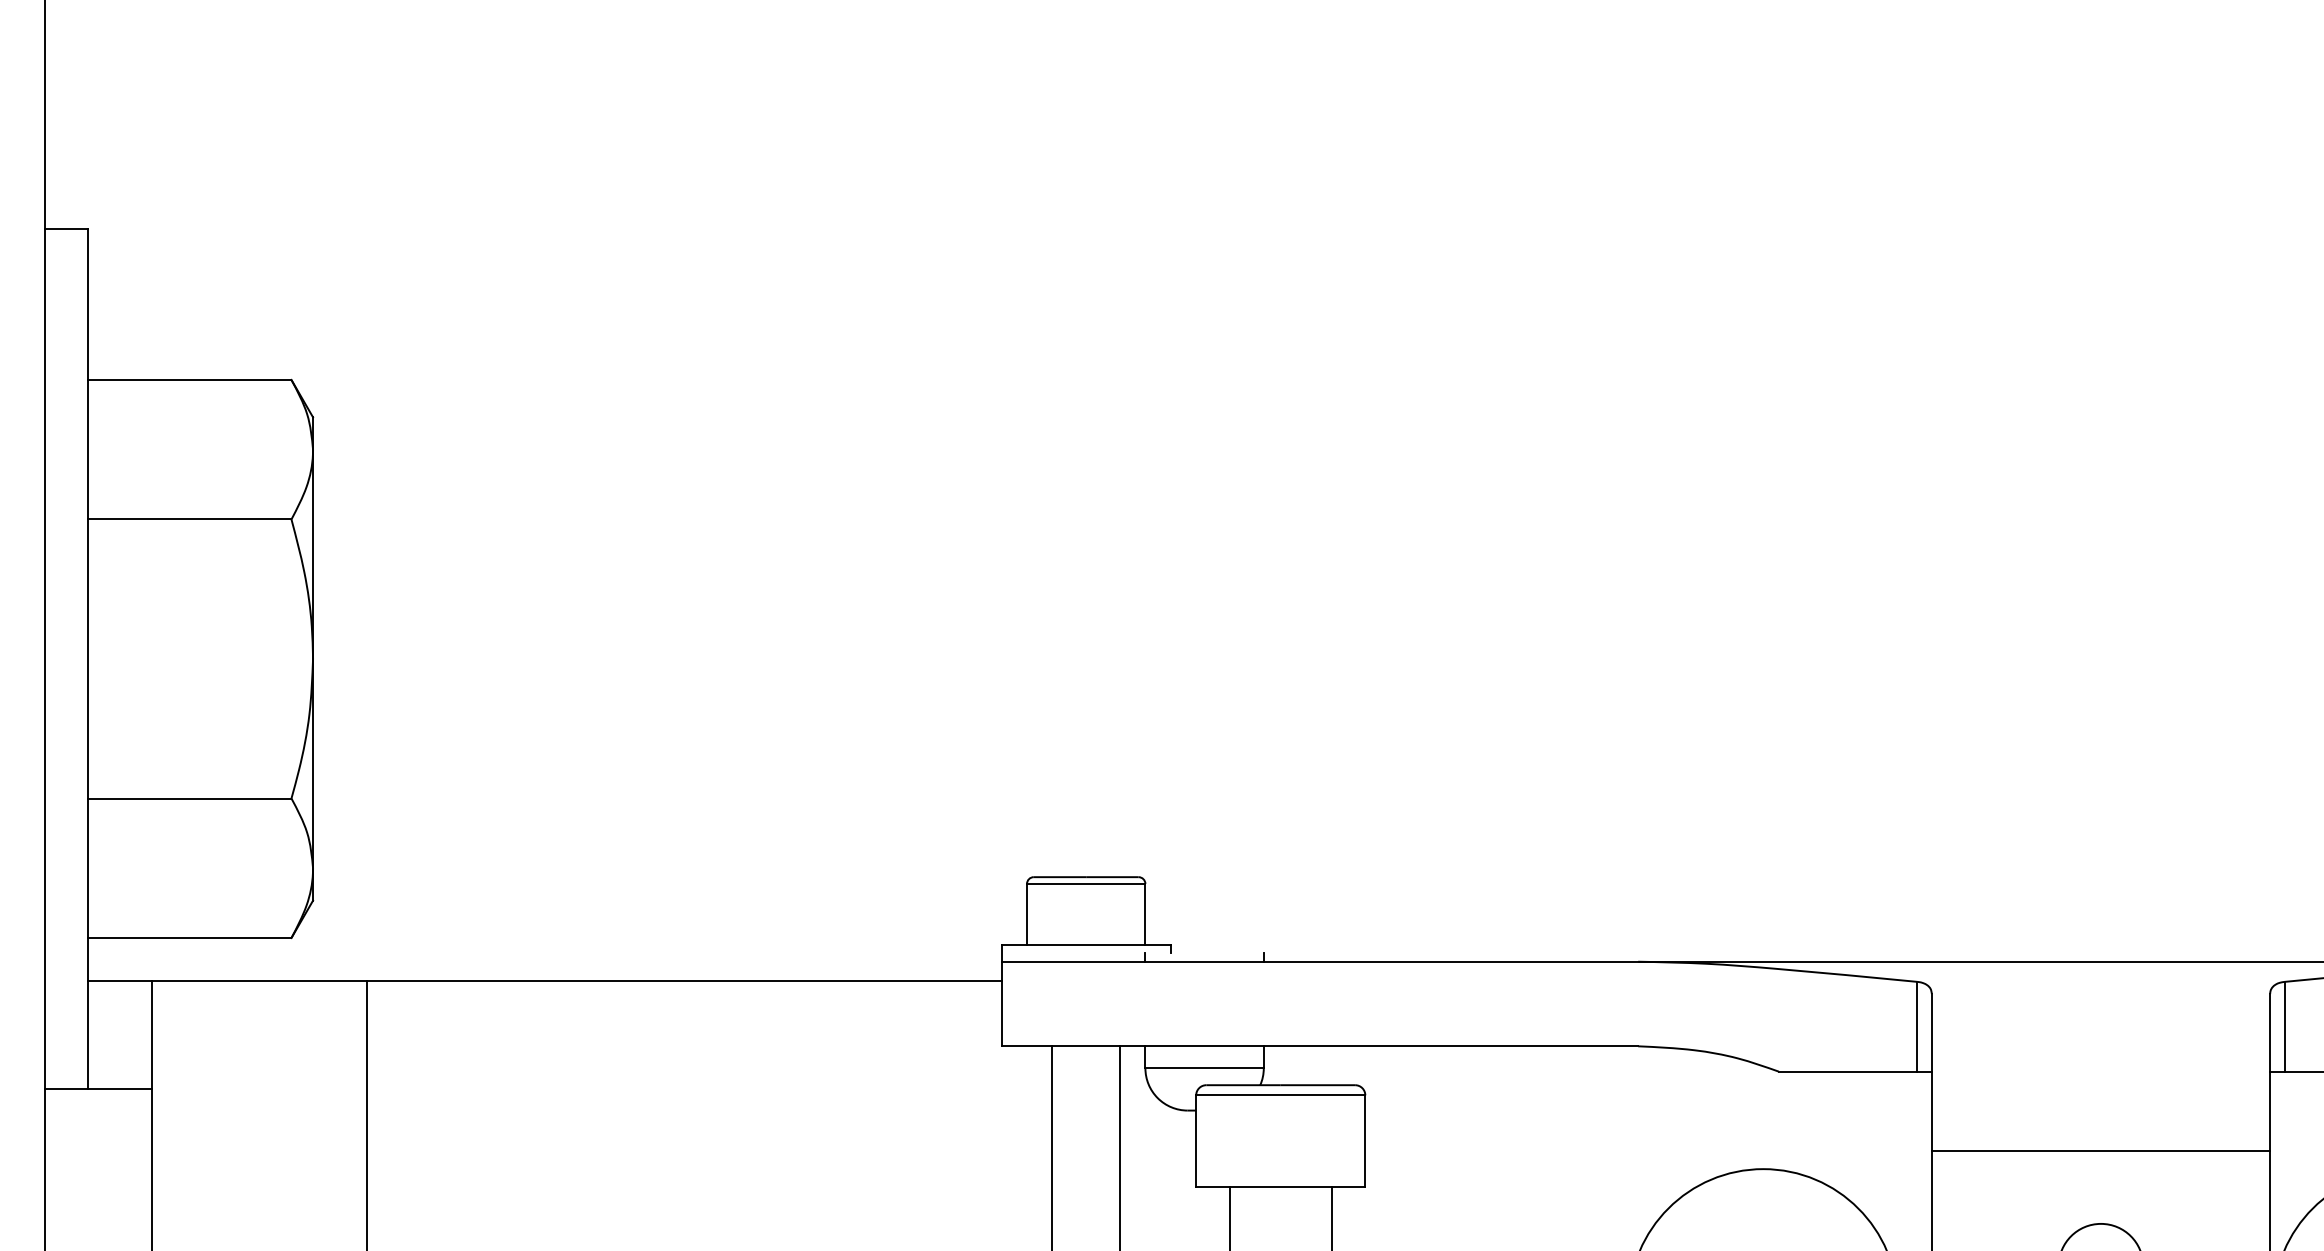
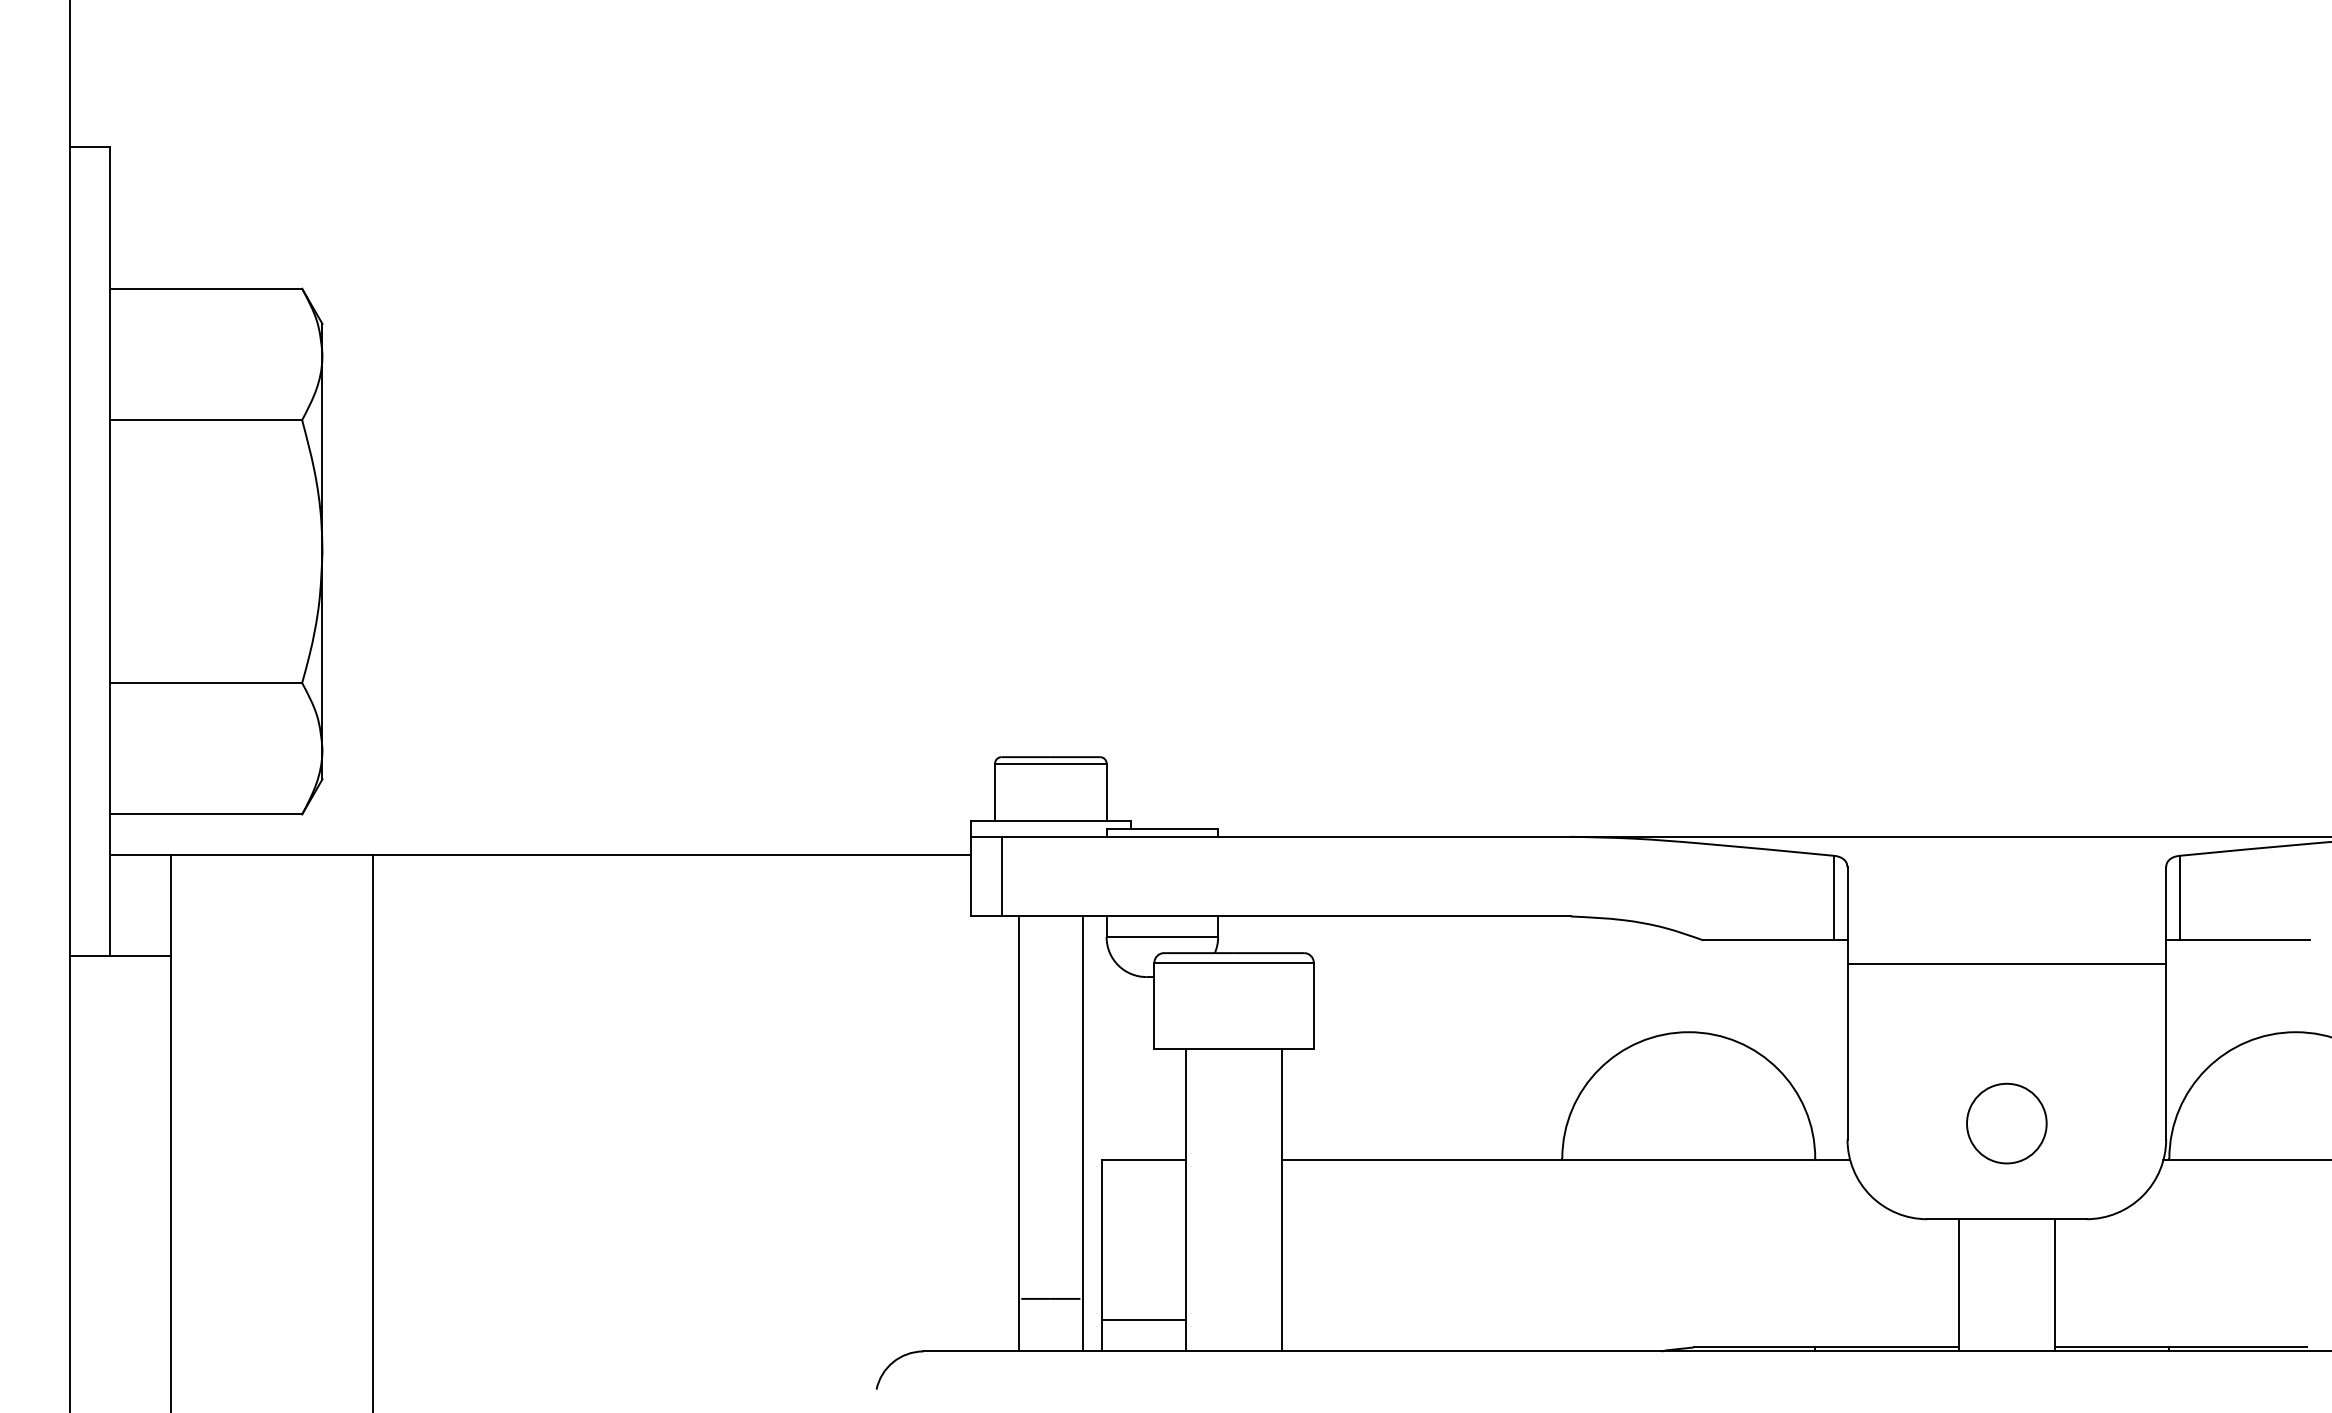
line: (1204, 952) -> (1162, 828), added
line: (1033, 1003) -> (1001, 876), added
line: (2100, 1151) -> (2006, 964), moved

